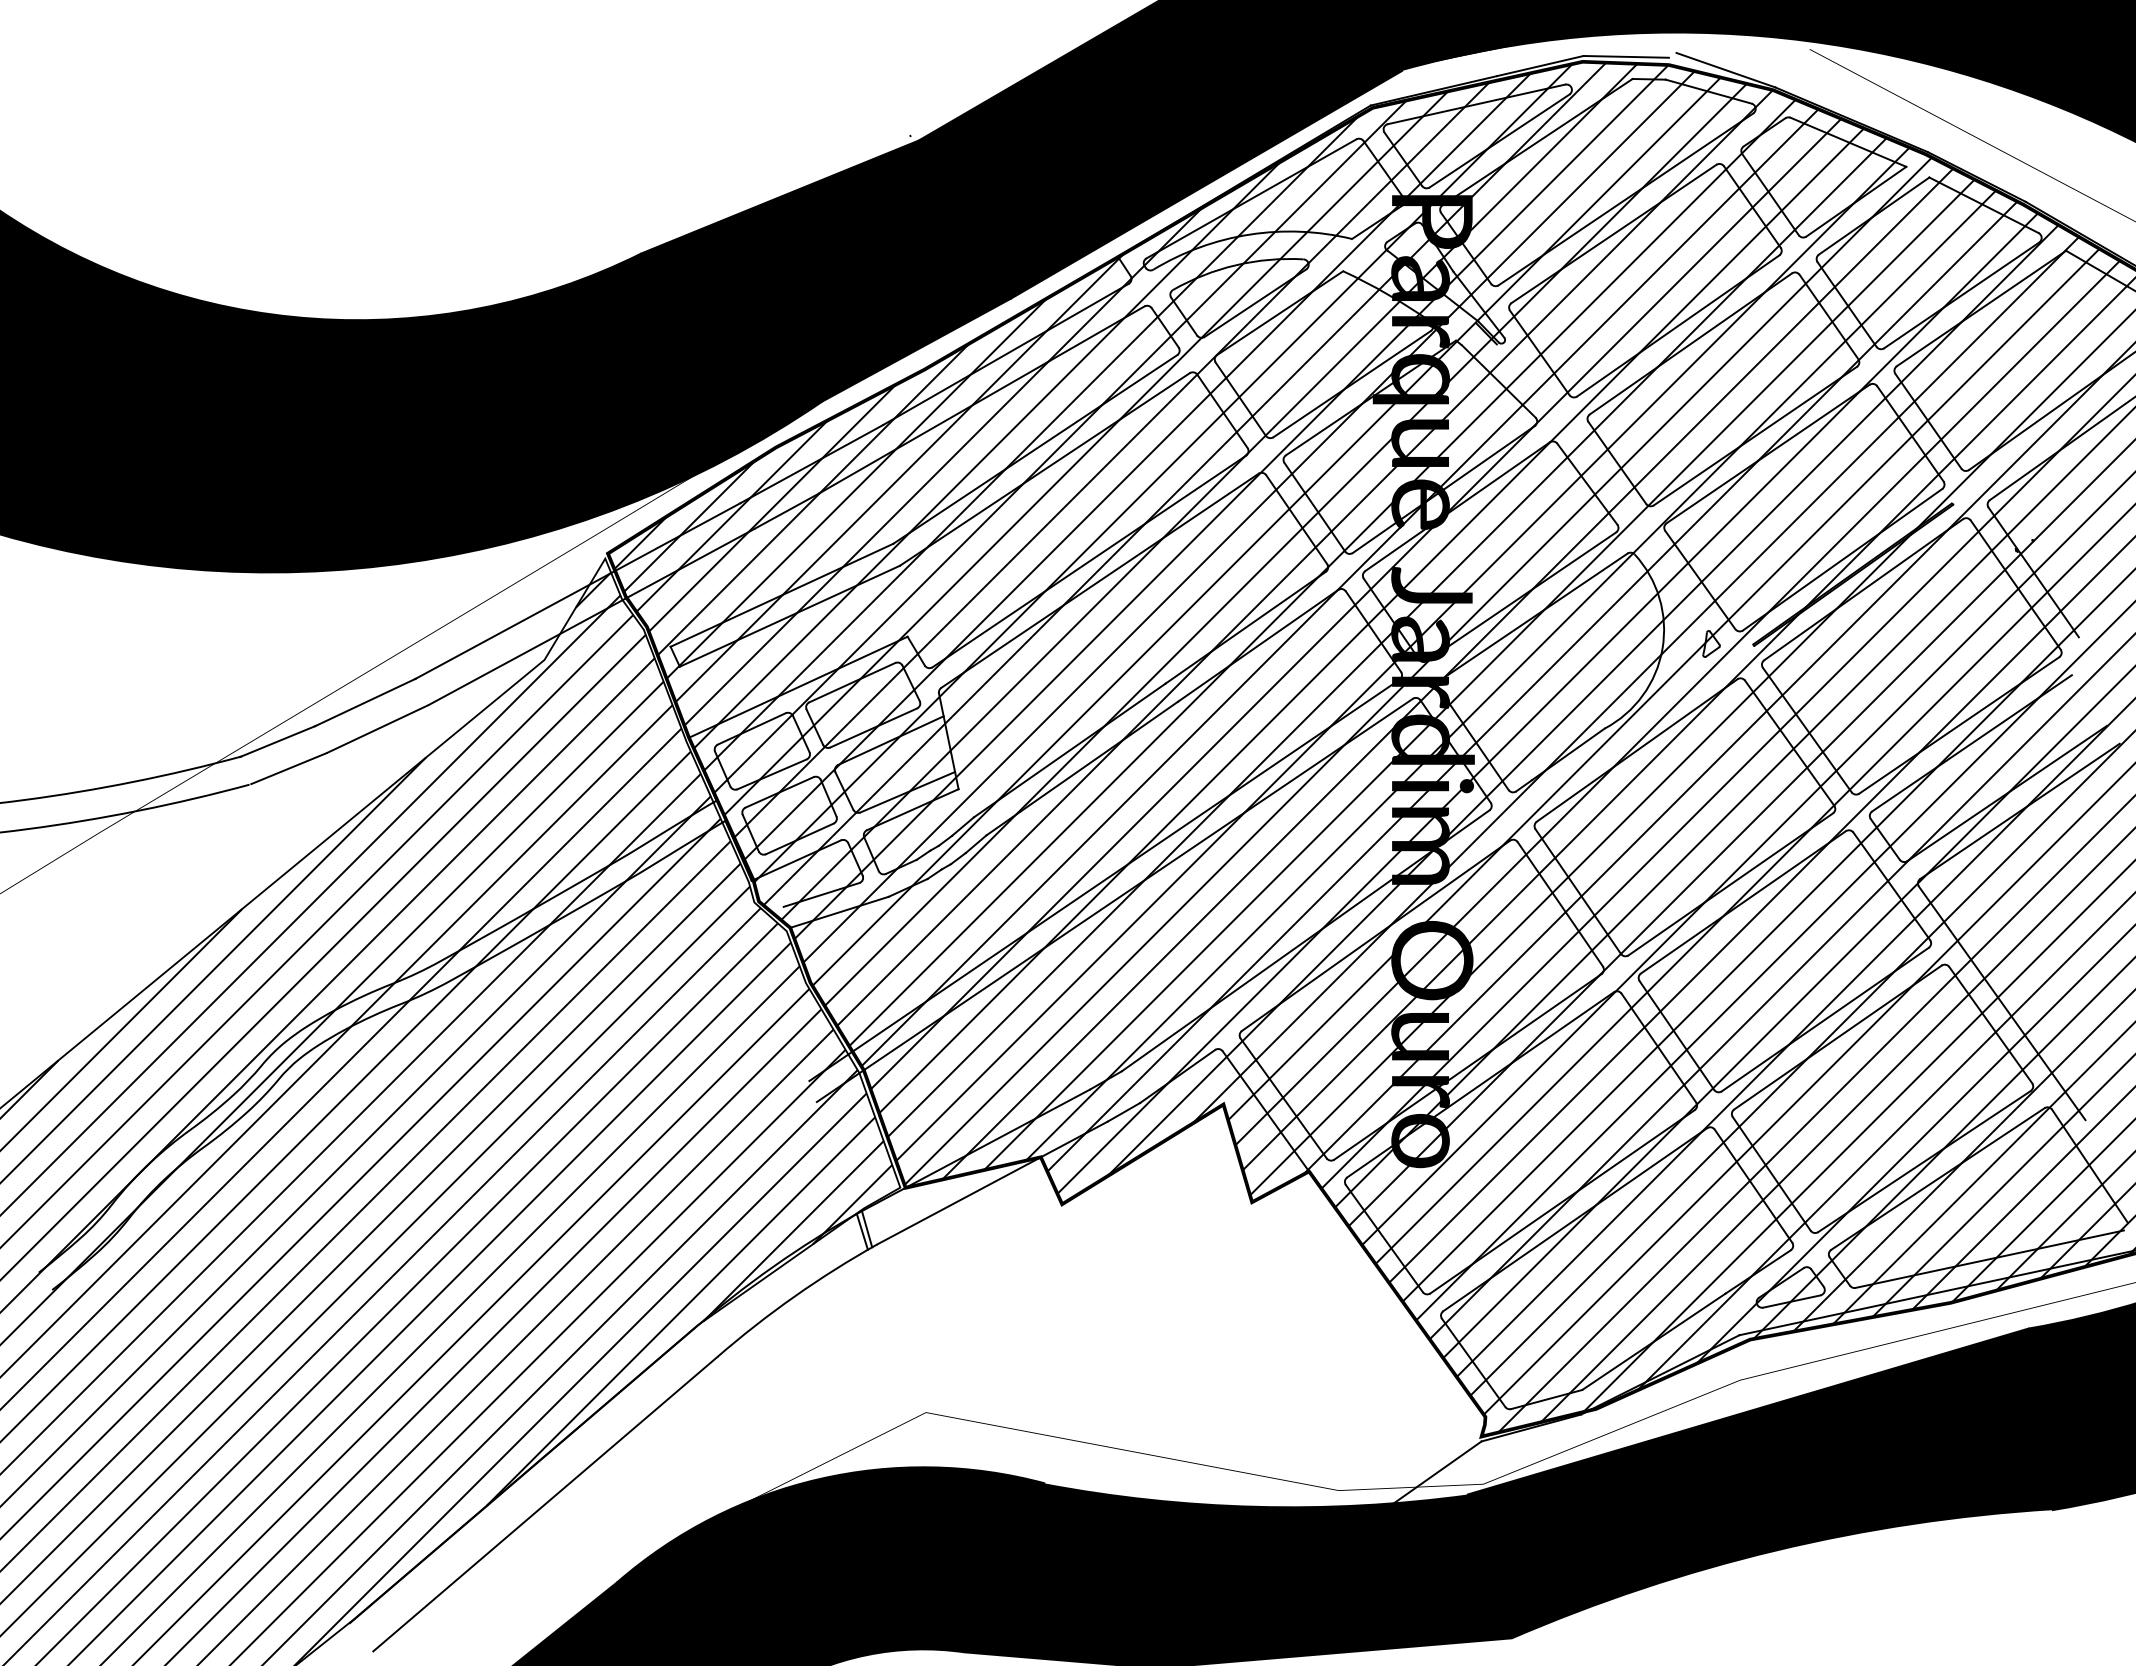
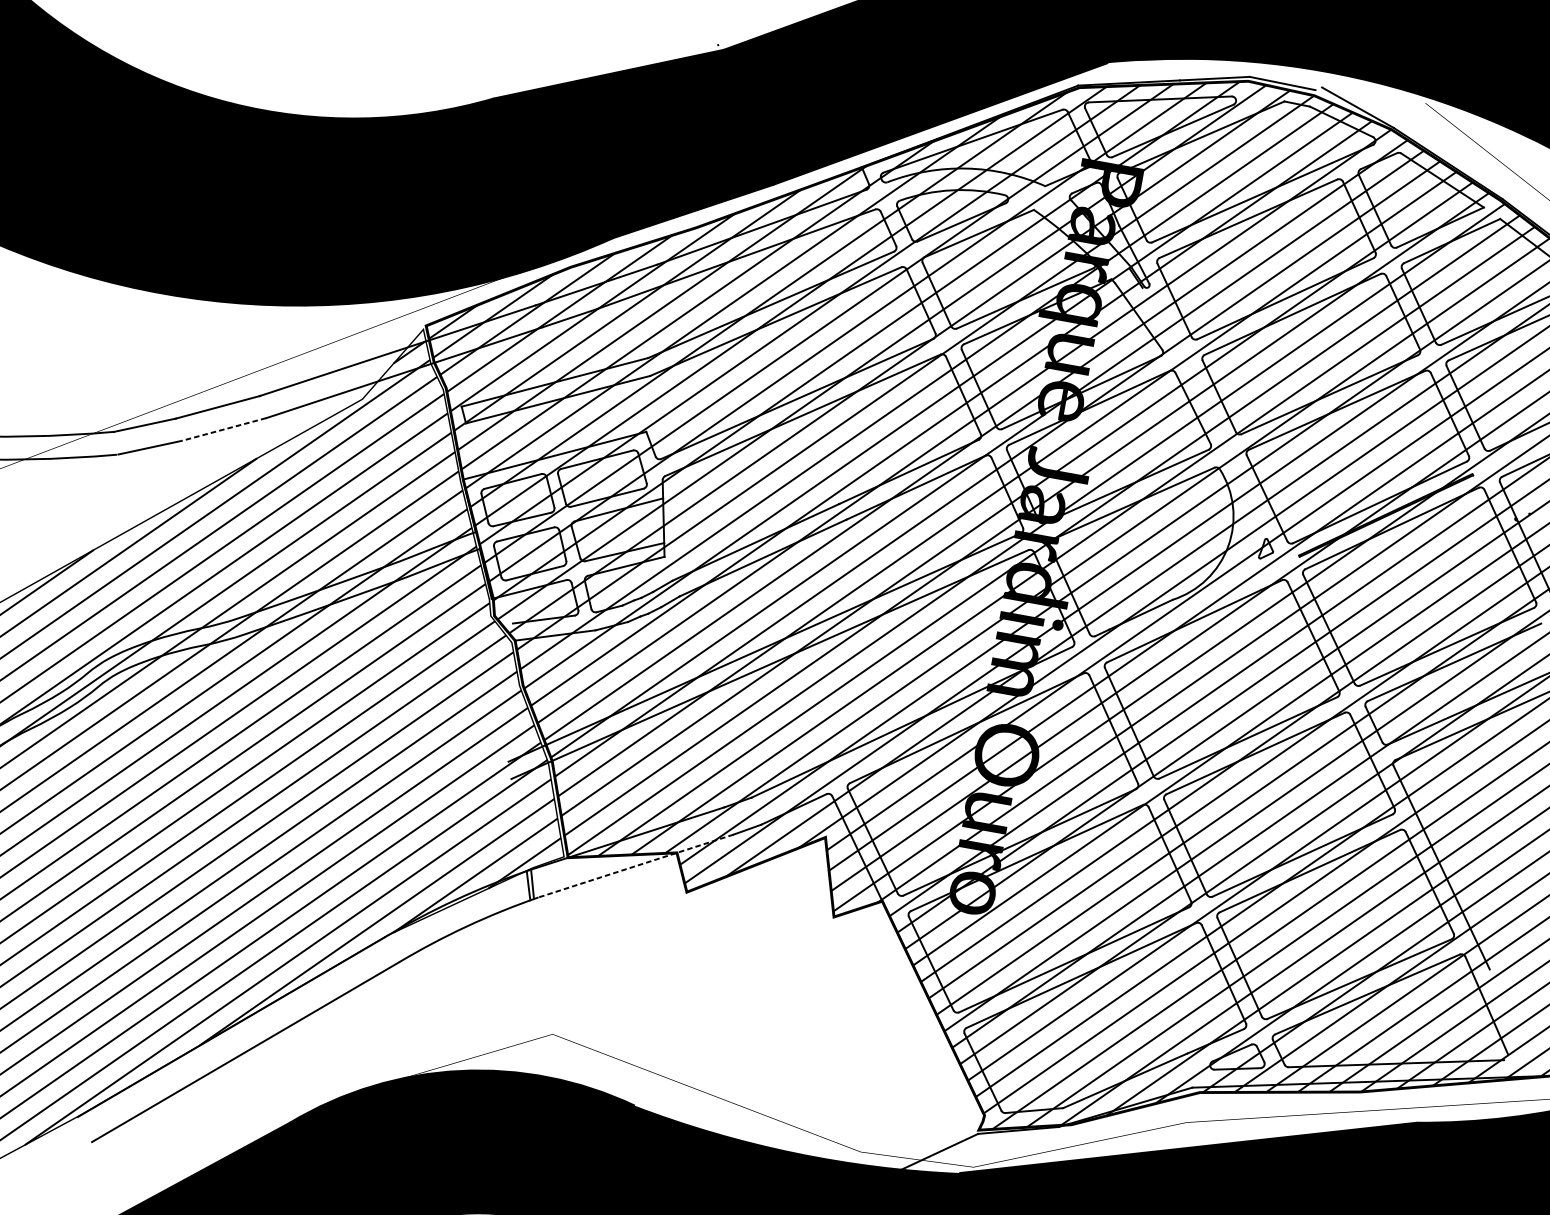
line: (377, 729) -> (223, 429), solid -> dashed
line: (992, 1183) -> (635, 866), solid -> dashed

